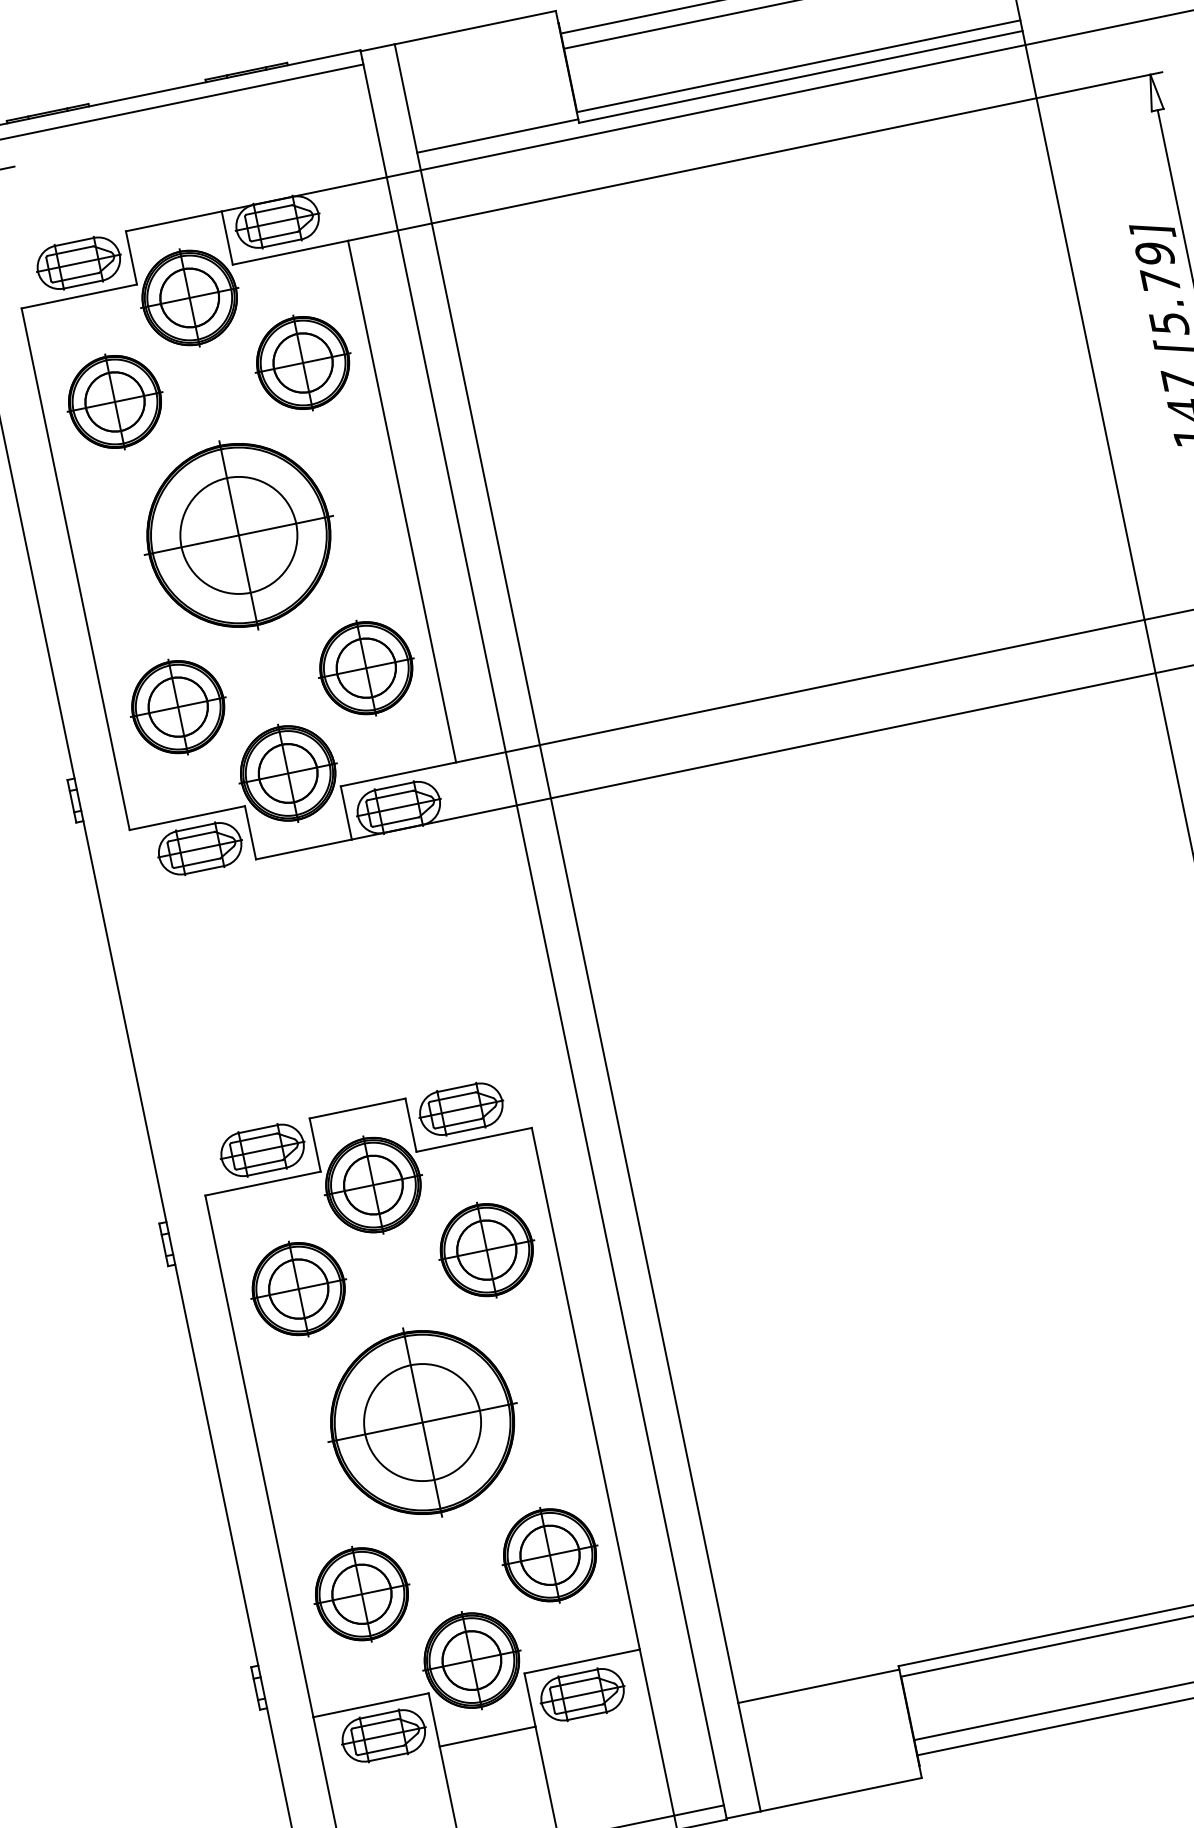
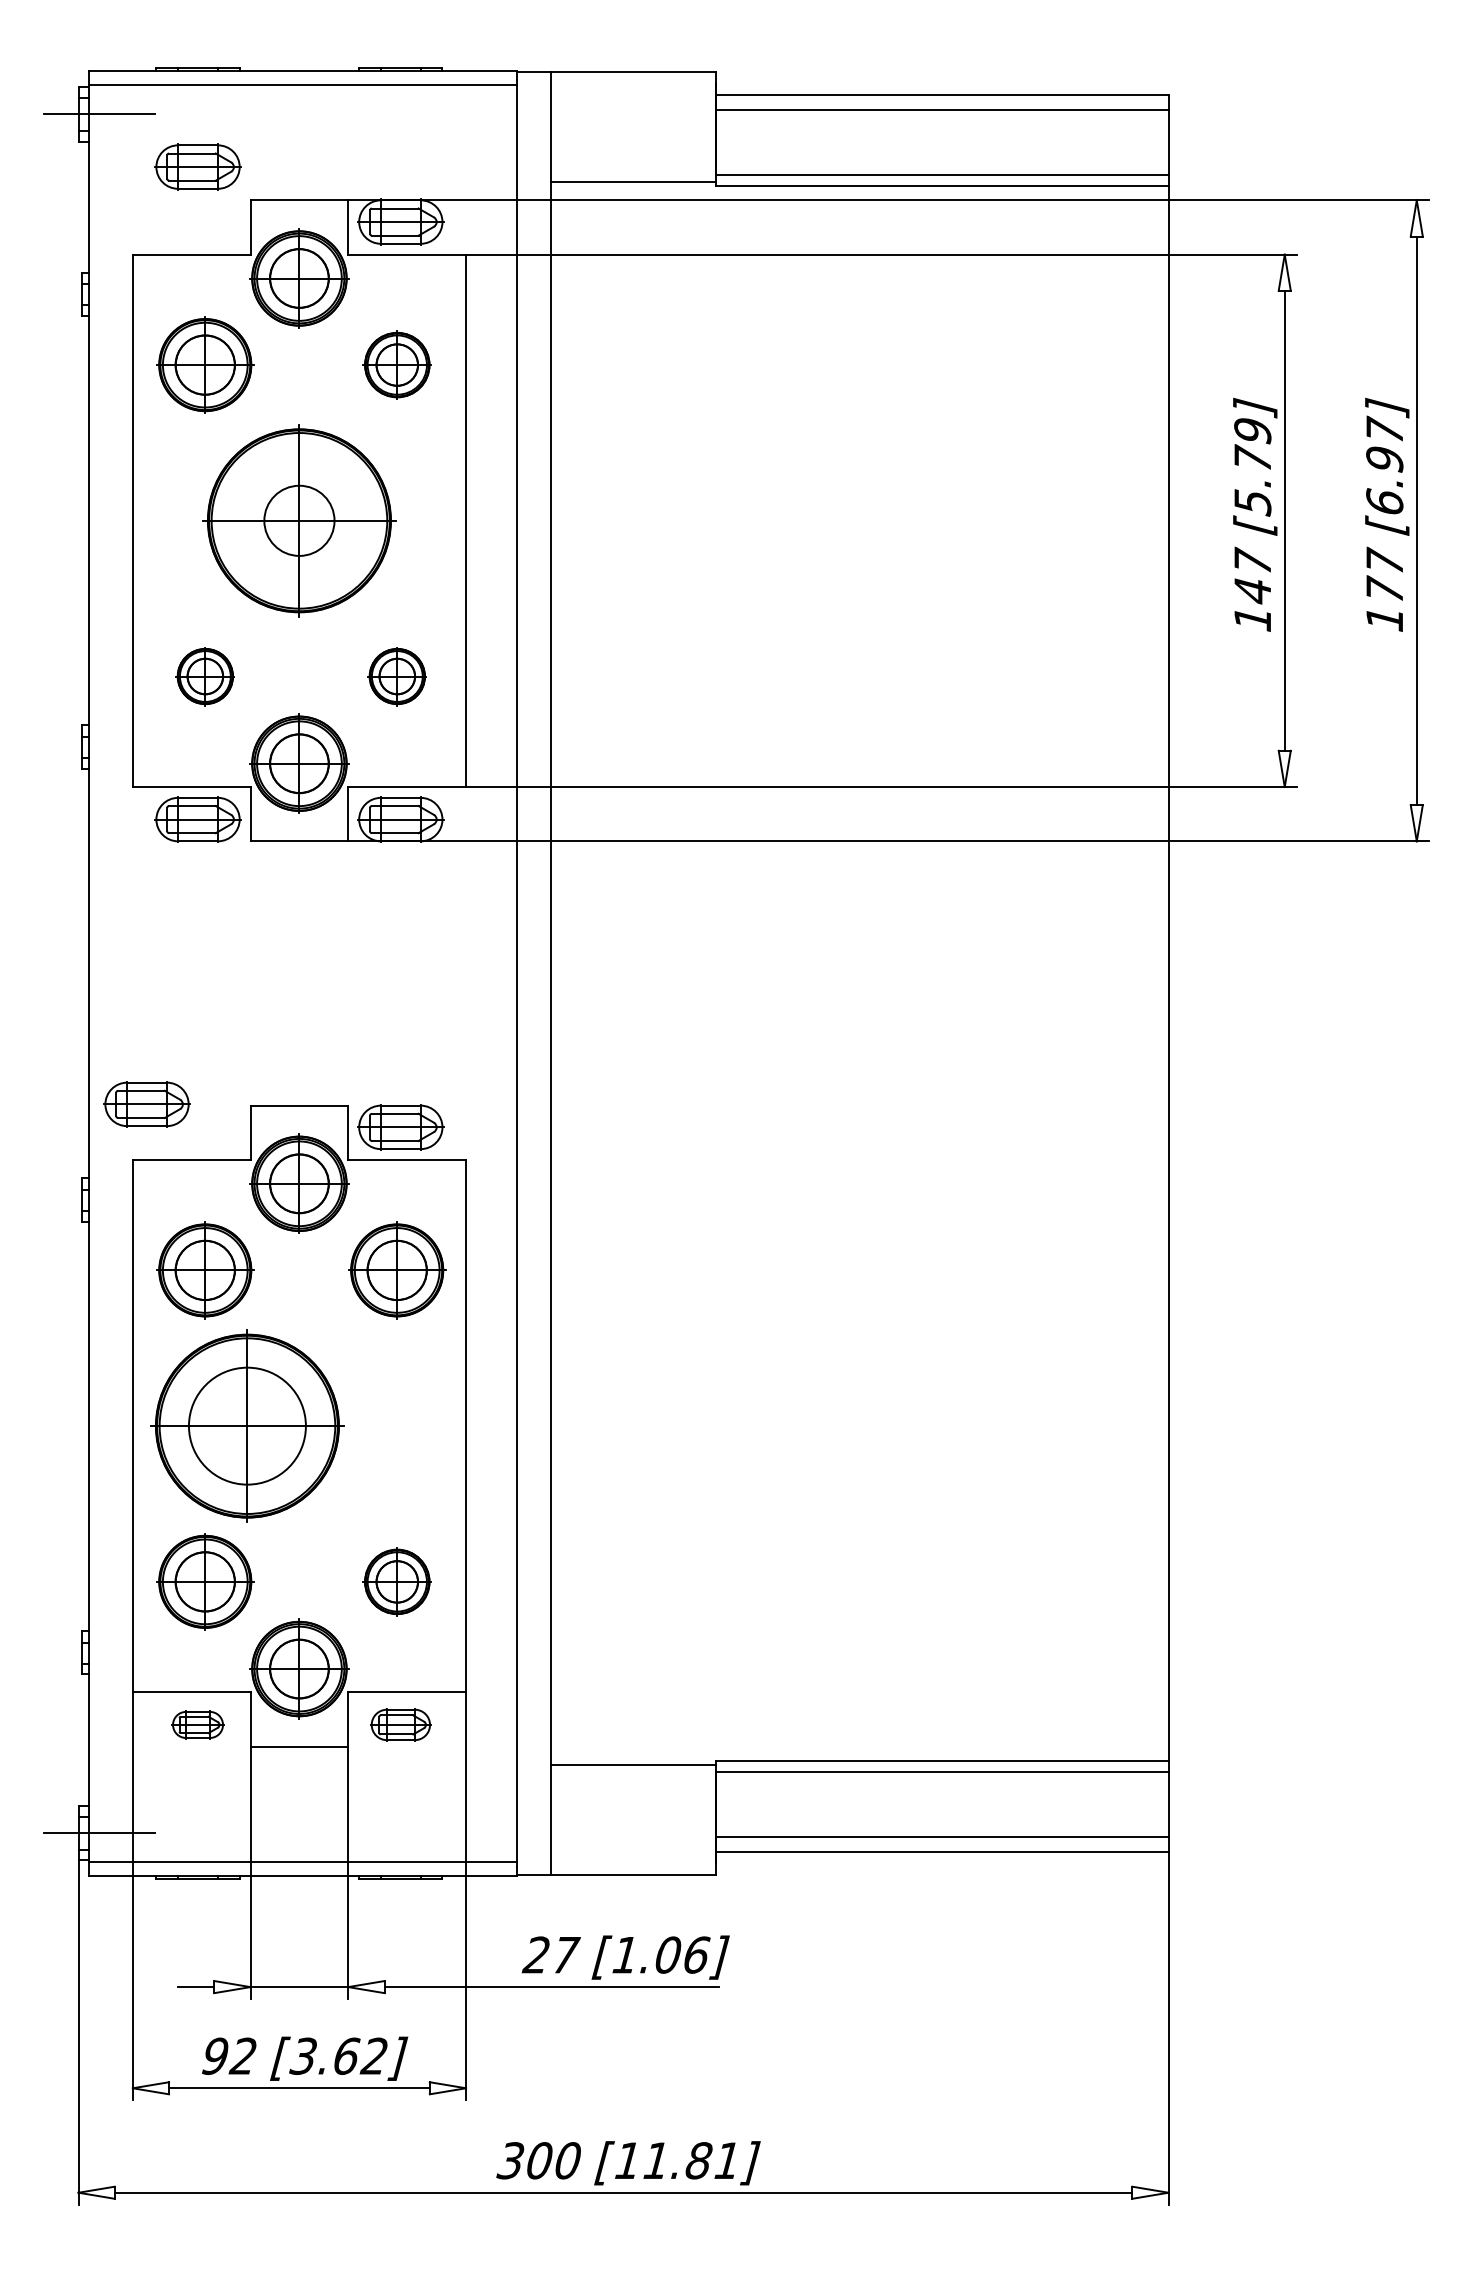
part: (78, 262) -> (197, 166), moved
part: (303, 362) -> (397, 364), size x0.7
circle: (237, 535) -> (298, 520), size x0.6
part: (366, 668) -> (397, 676), size x0.6
part: (178, 707) -> (205, 676), size x0.6
part: (262, 1150) -> (146, 1104), moved
part: (422, 1421) -> (247, 1425), moved
part: (550, 1554) -> (397, 1581), size x0.7
part: (582, 1694) -> (400, 1724), size x0.7
part: (383, 1735) -> (197, 1724), size x0.6

